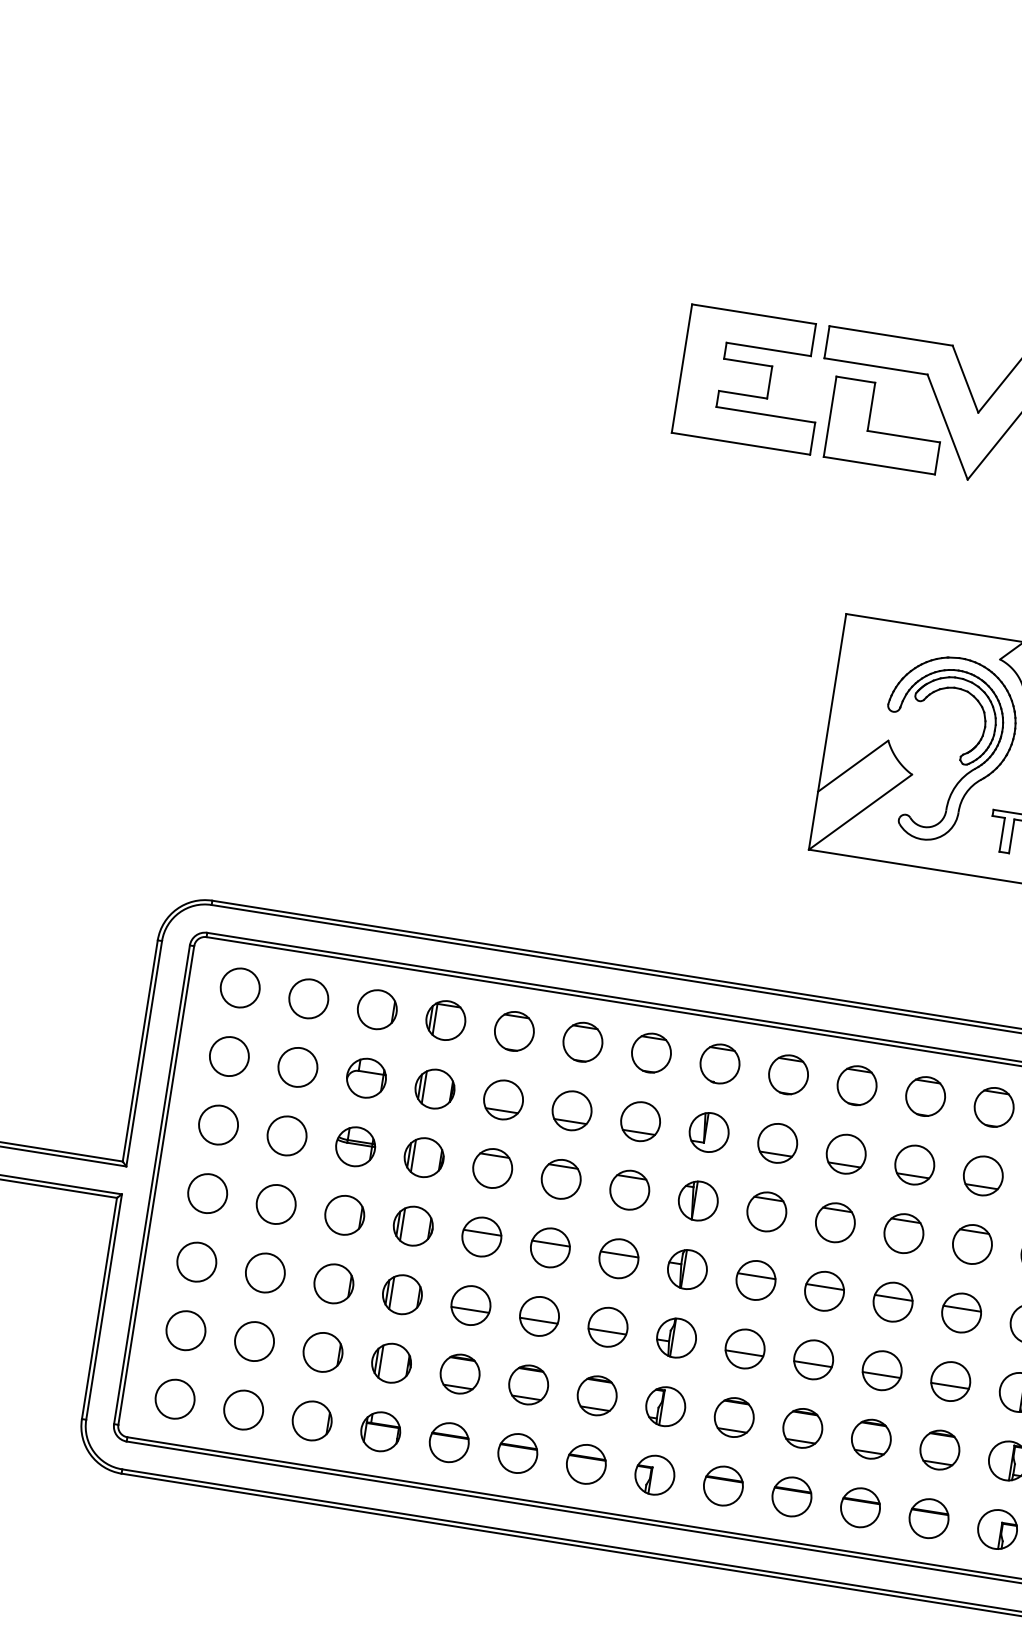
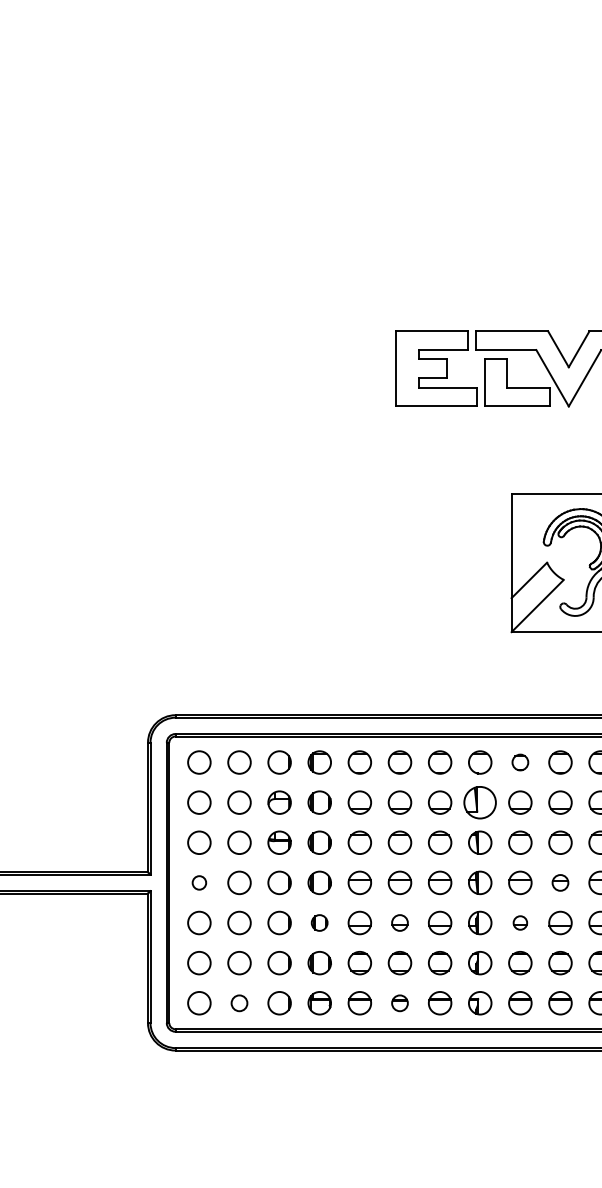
part: (788, 1074) -> (520, 762), size x0.7
part: (709, 1132) -> (480, 802), size x1.4
circle: (207, 1192) -> (199, 882), size x0.6
part: (824, 1290) -> (560, 882), size x0.7
part: (402, 1293) -> (319, 922), size x0.7
part: (538, 1315) -> (399, 922), size x0.7
part: (745, 1348) -> (520, 922), size x0.6
circle: (243, 1410) -> (239, 1003), size x0.7
part: (516, 1453) -> (399, 1003), size x0.7

